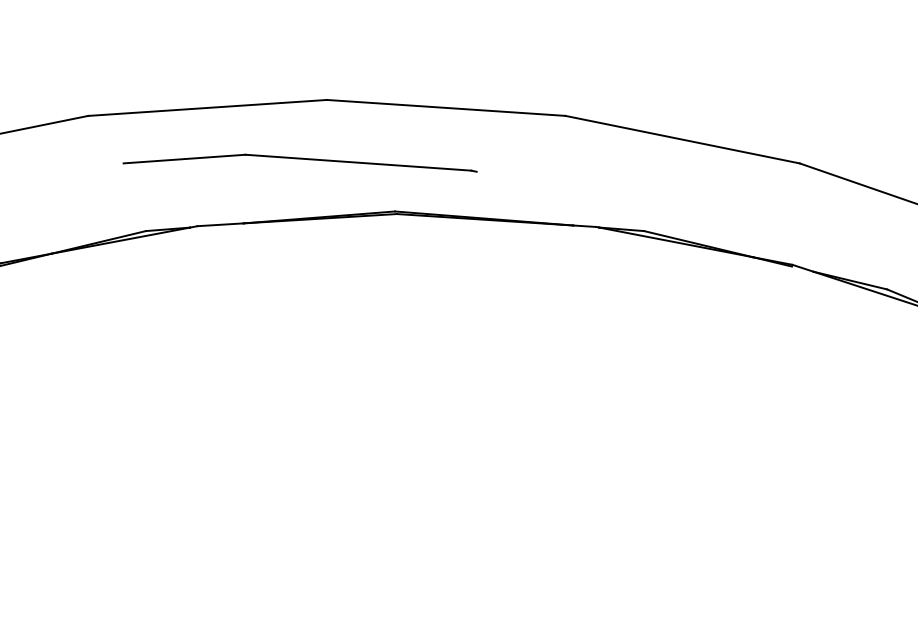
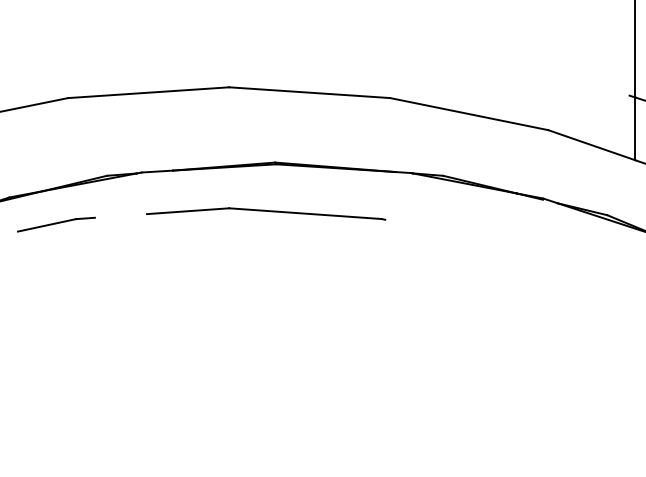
part: (300, 162) -> (266, 213), moved
part: (71, 303) -> (56, 224), added

